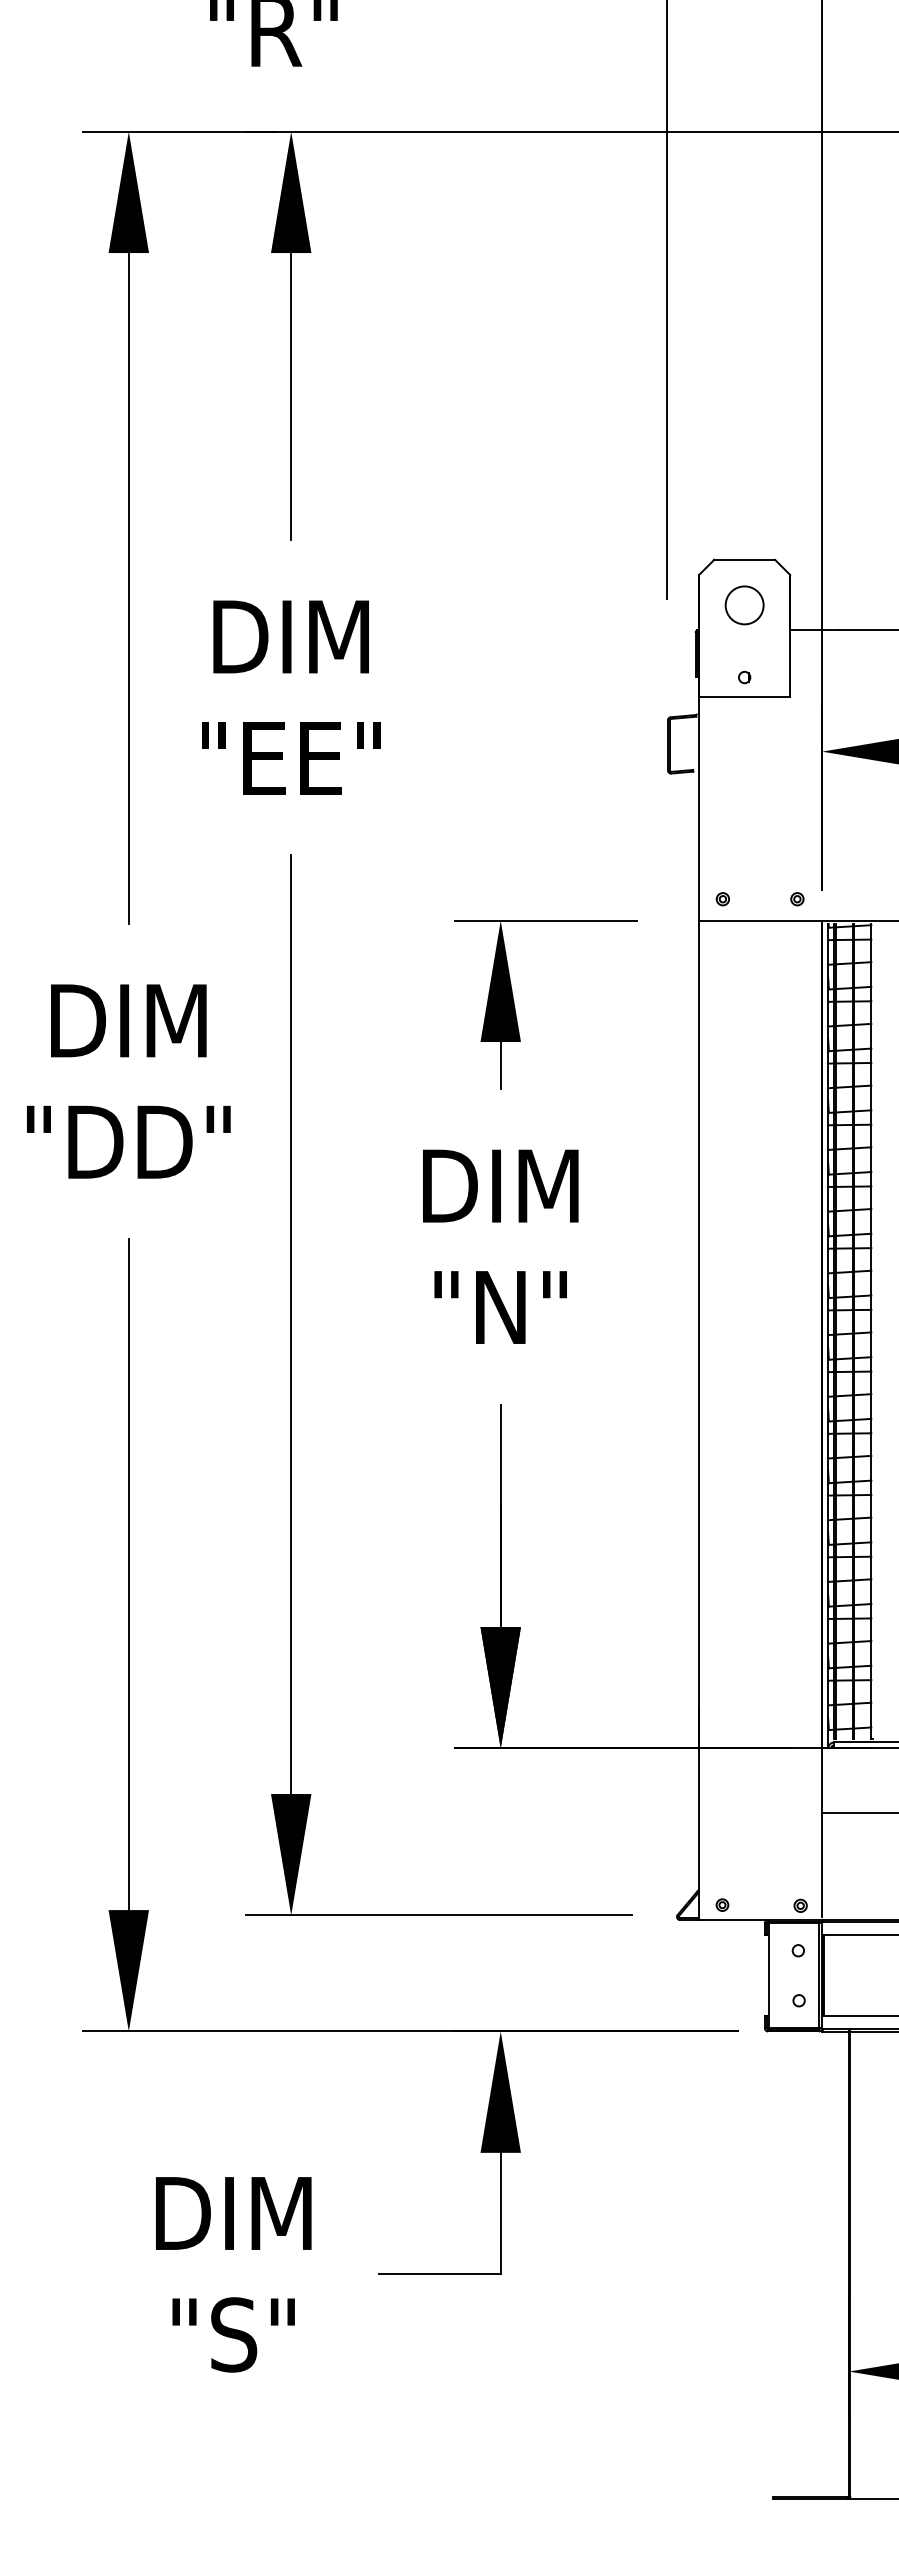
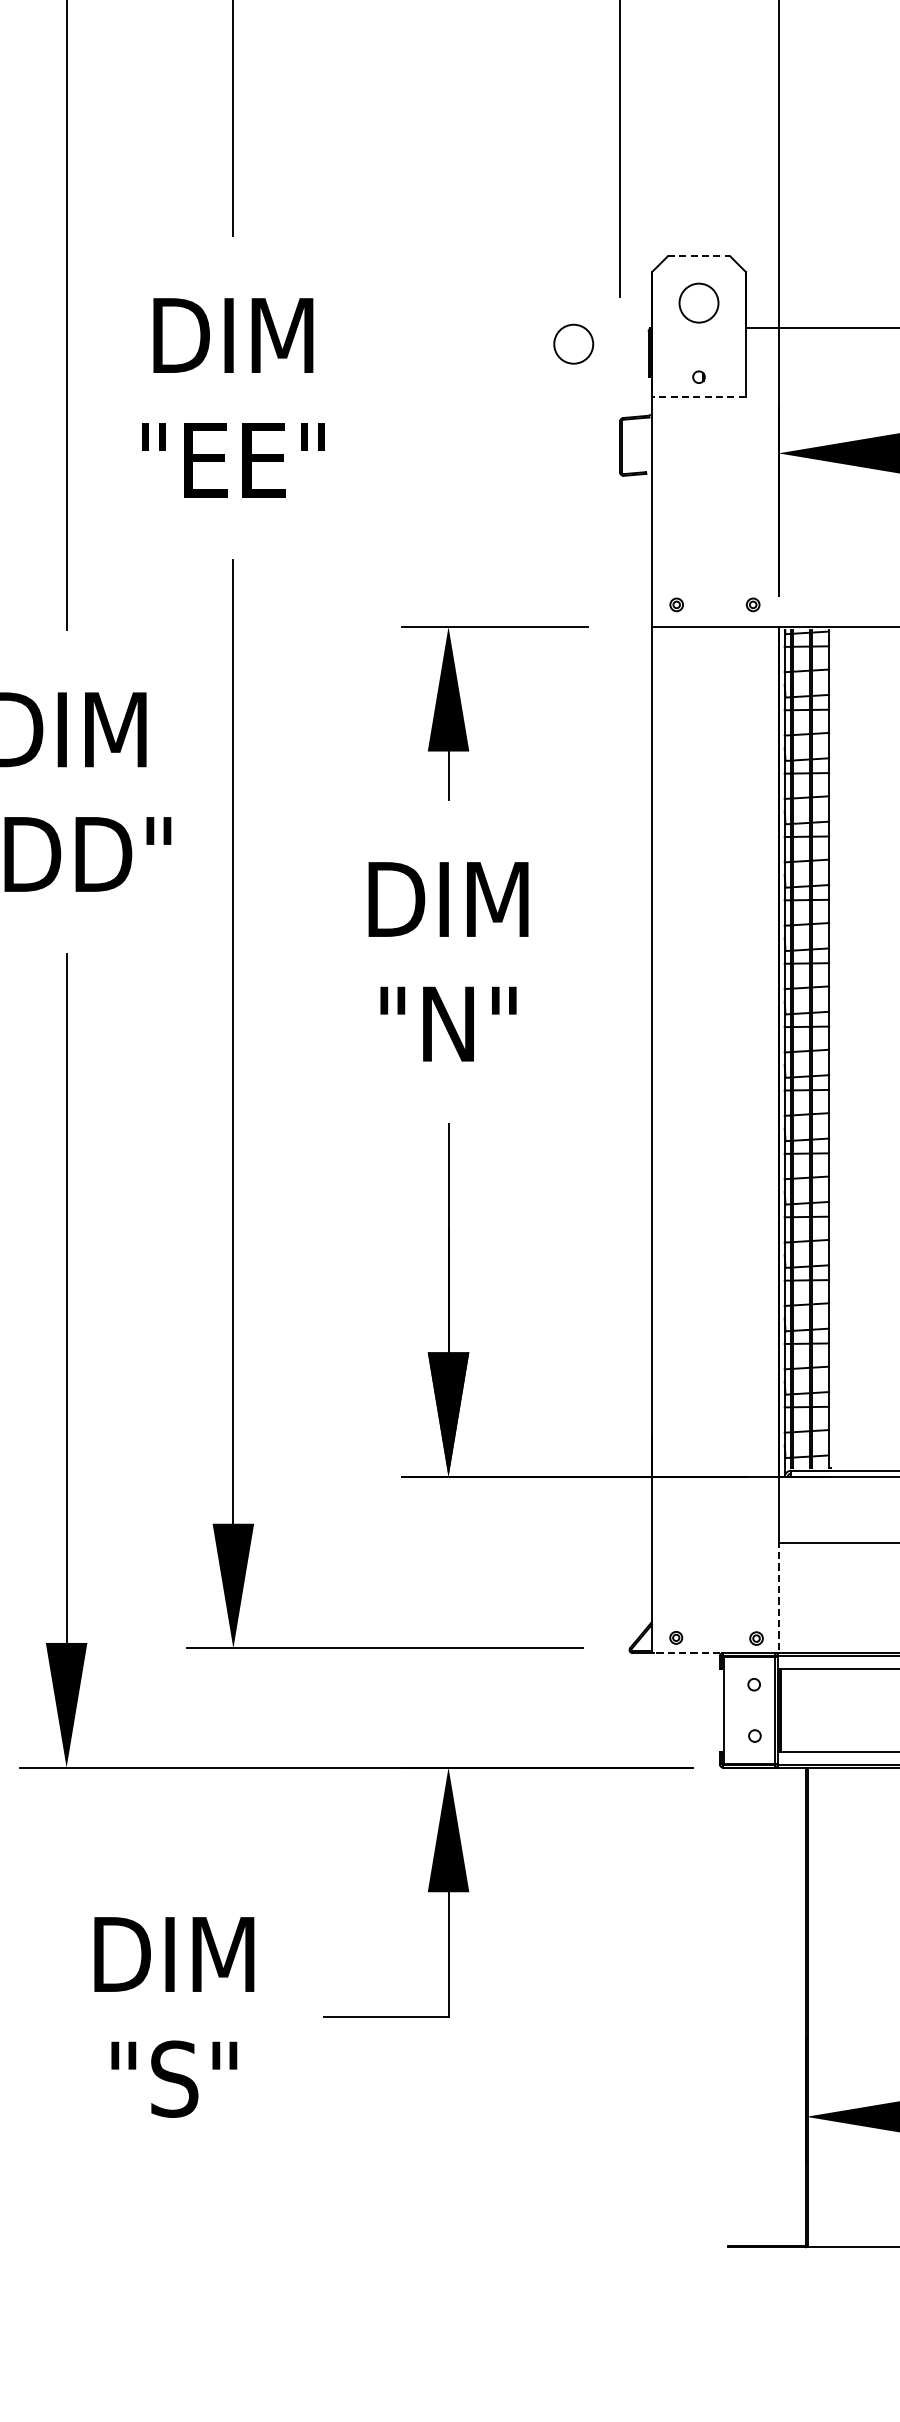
line: (745, 559) -> (699, 256), solid -> dashed
circle: (622, 645) -> (573, 344), added
line: (744, 696) -> (698, 396), solid -> dashed
line: (822, 1864) -> (778, 1596), solid -> dashed
line: (731, 1920) -> (685, 1653), solid -> dashed

